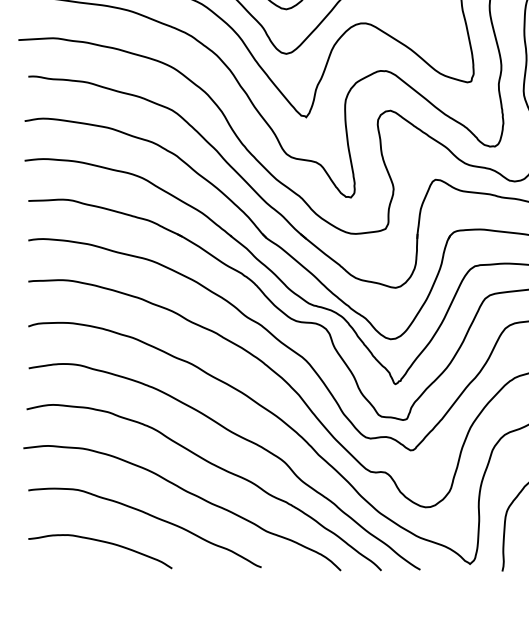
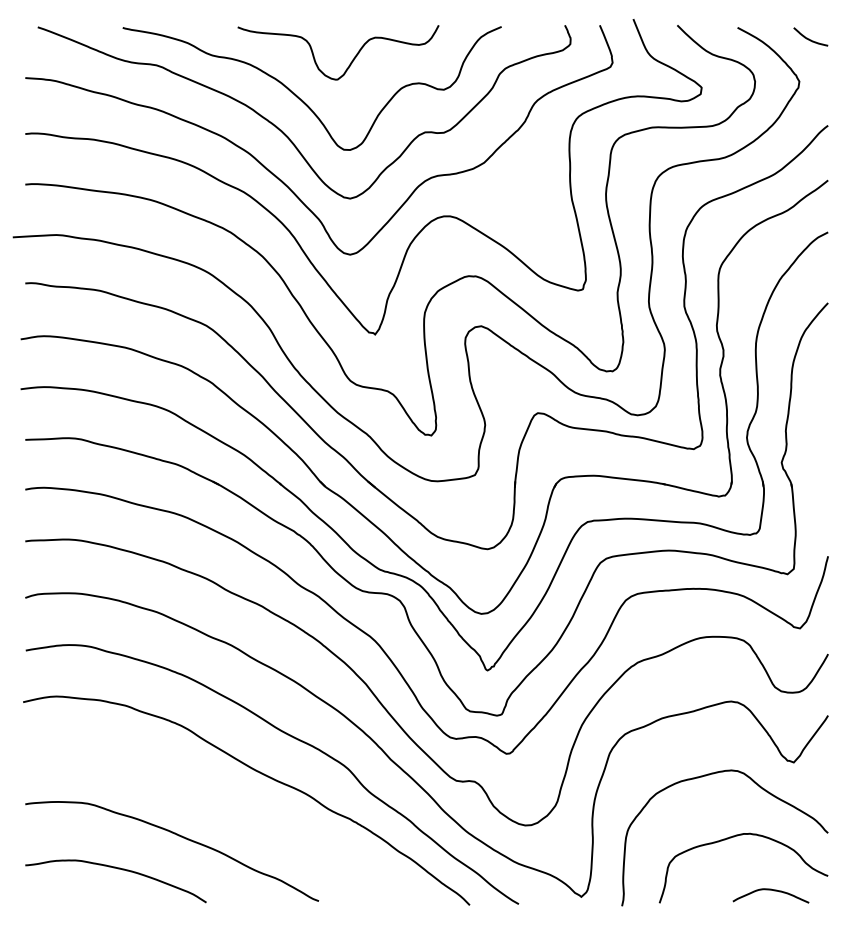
curve: (189, 493) -> (228, 808), removed

